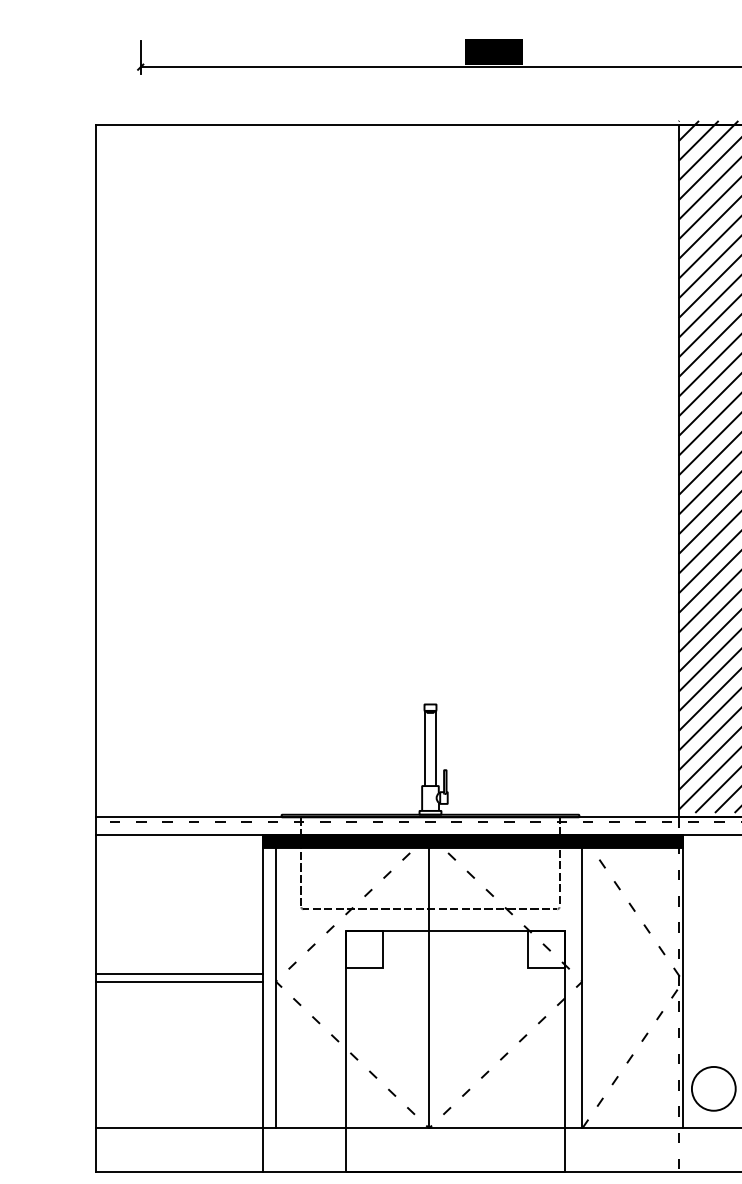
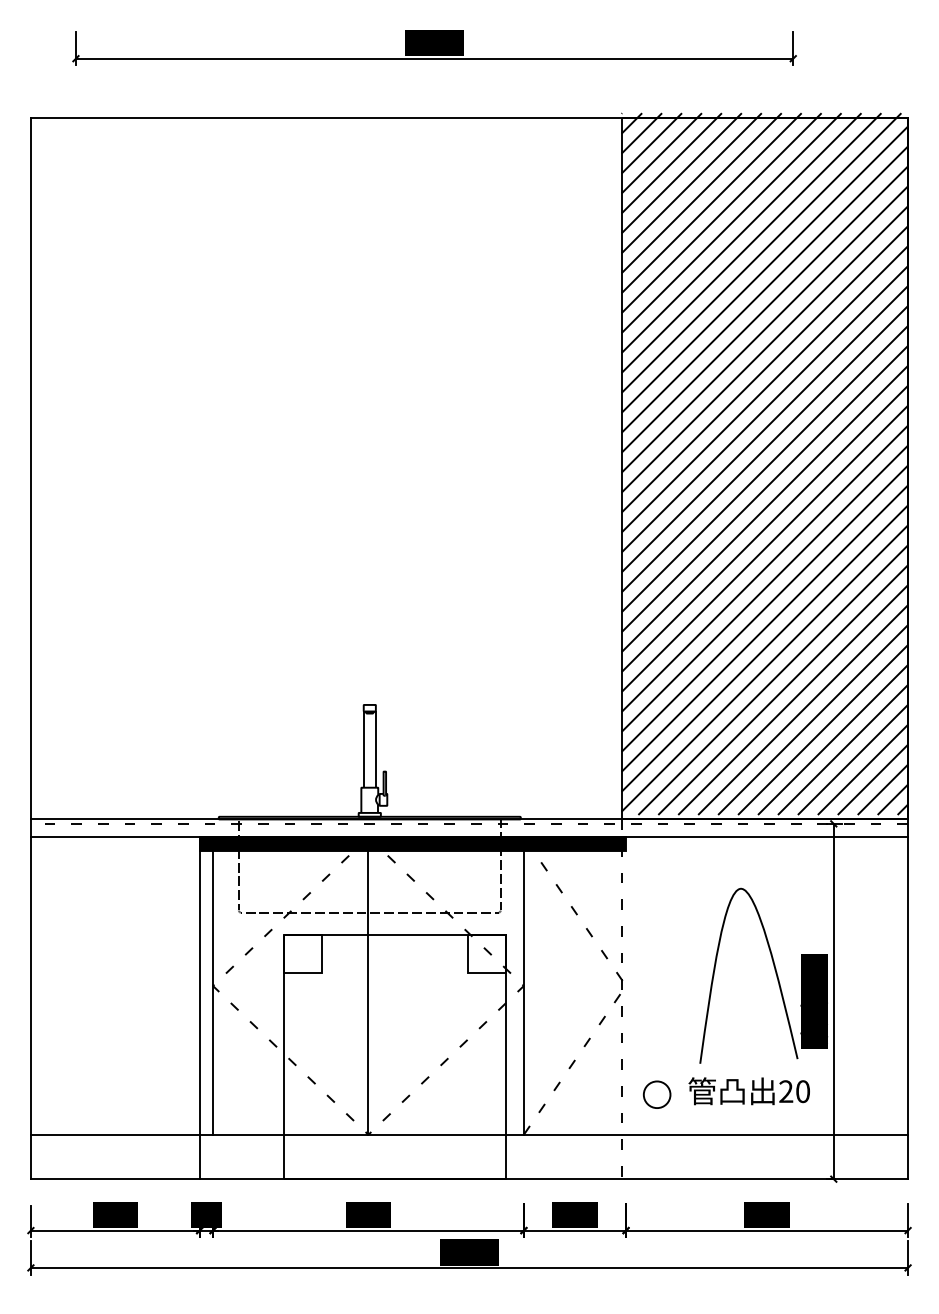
line: (178, 973) -> (114, 977), removed
line: (178, 981) -> (114, 985), removed
line: (683, 981) -> (626, 985), removed
circle: (713, 1088) -> (656, 1094), size x0.6

